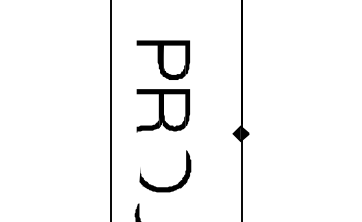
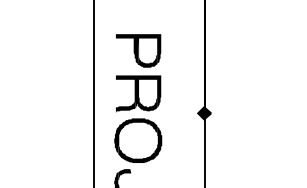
fill: (160, 160) -> (136, 135), added
fill: (146, 206) -> (124, 175), added

